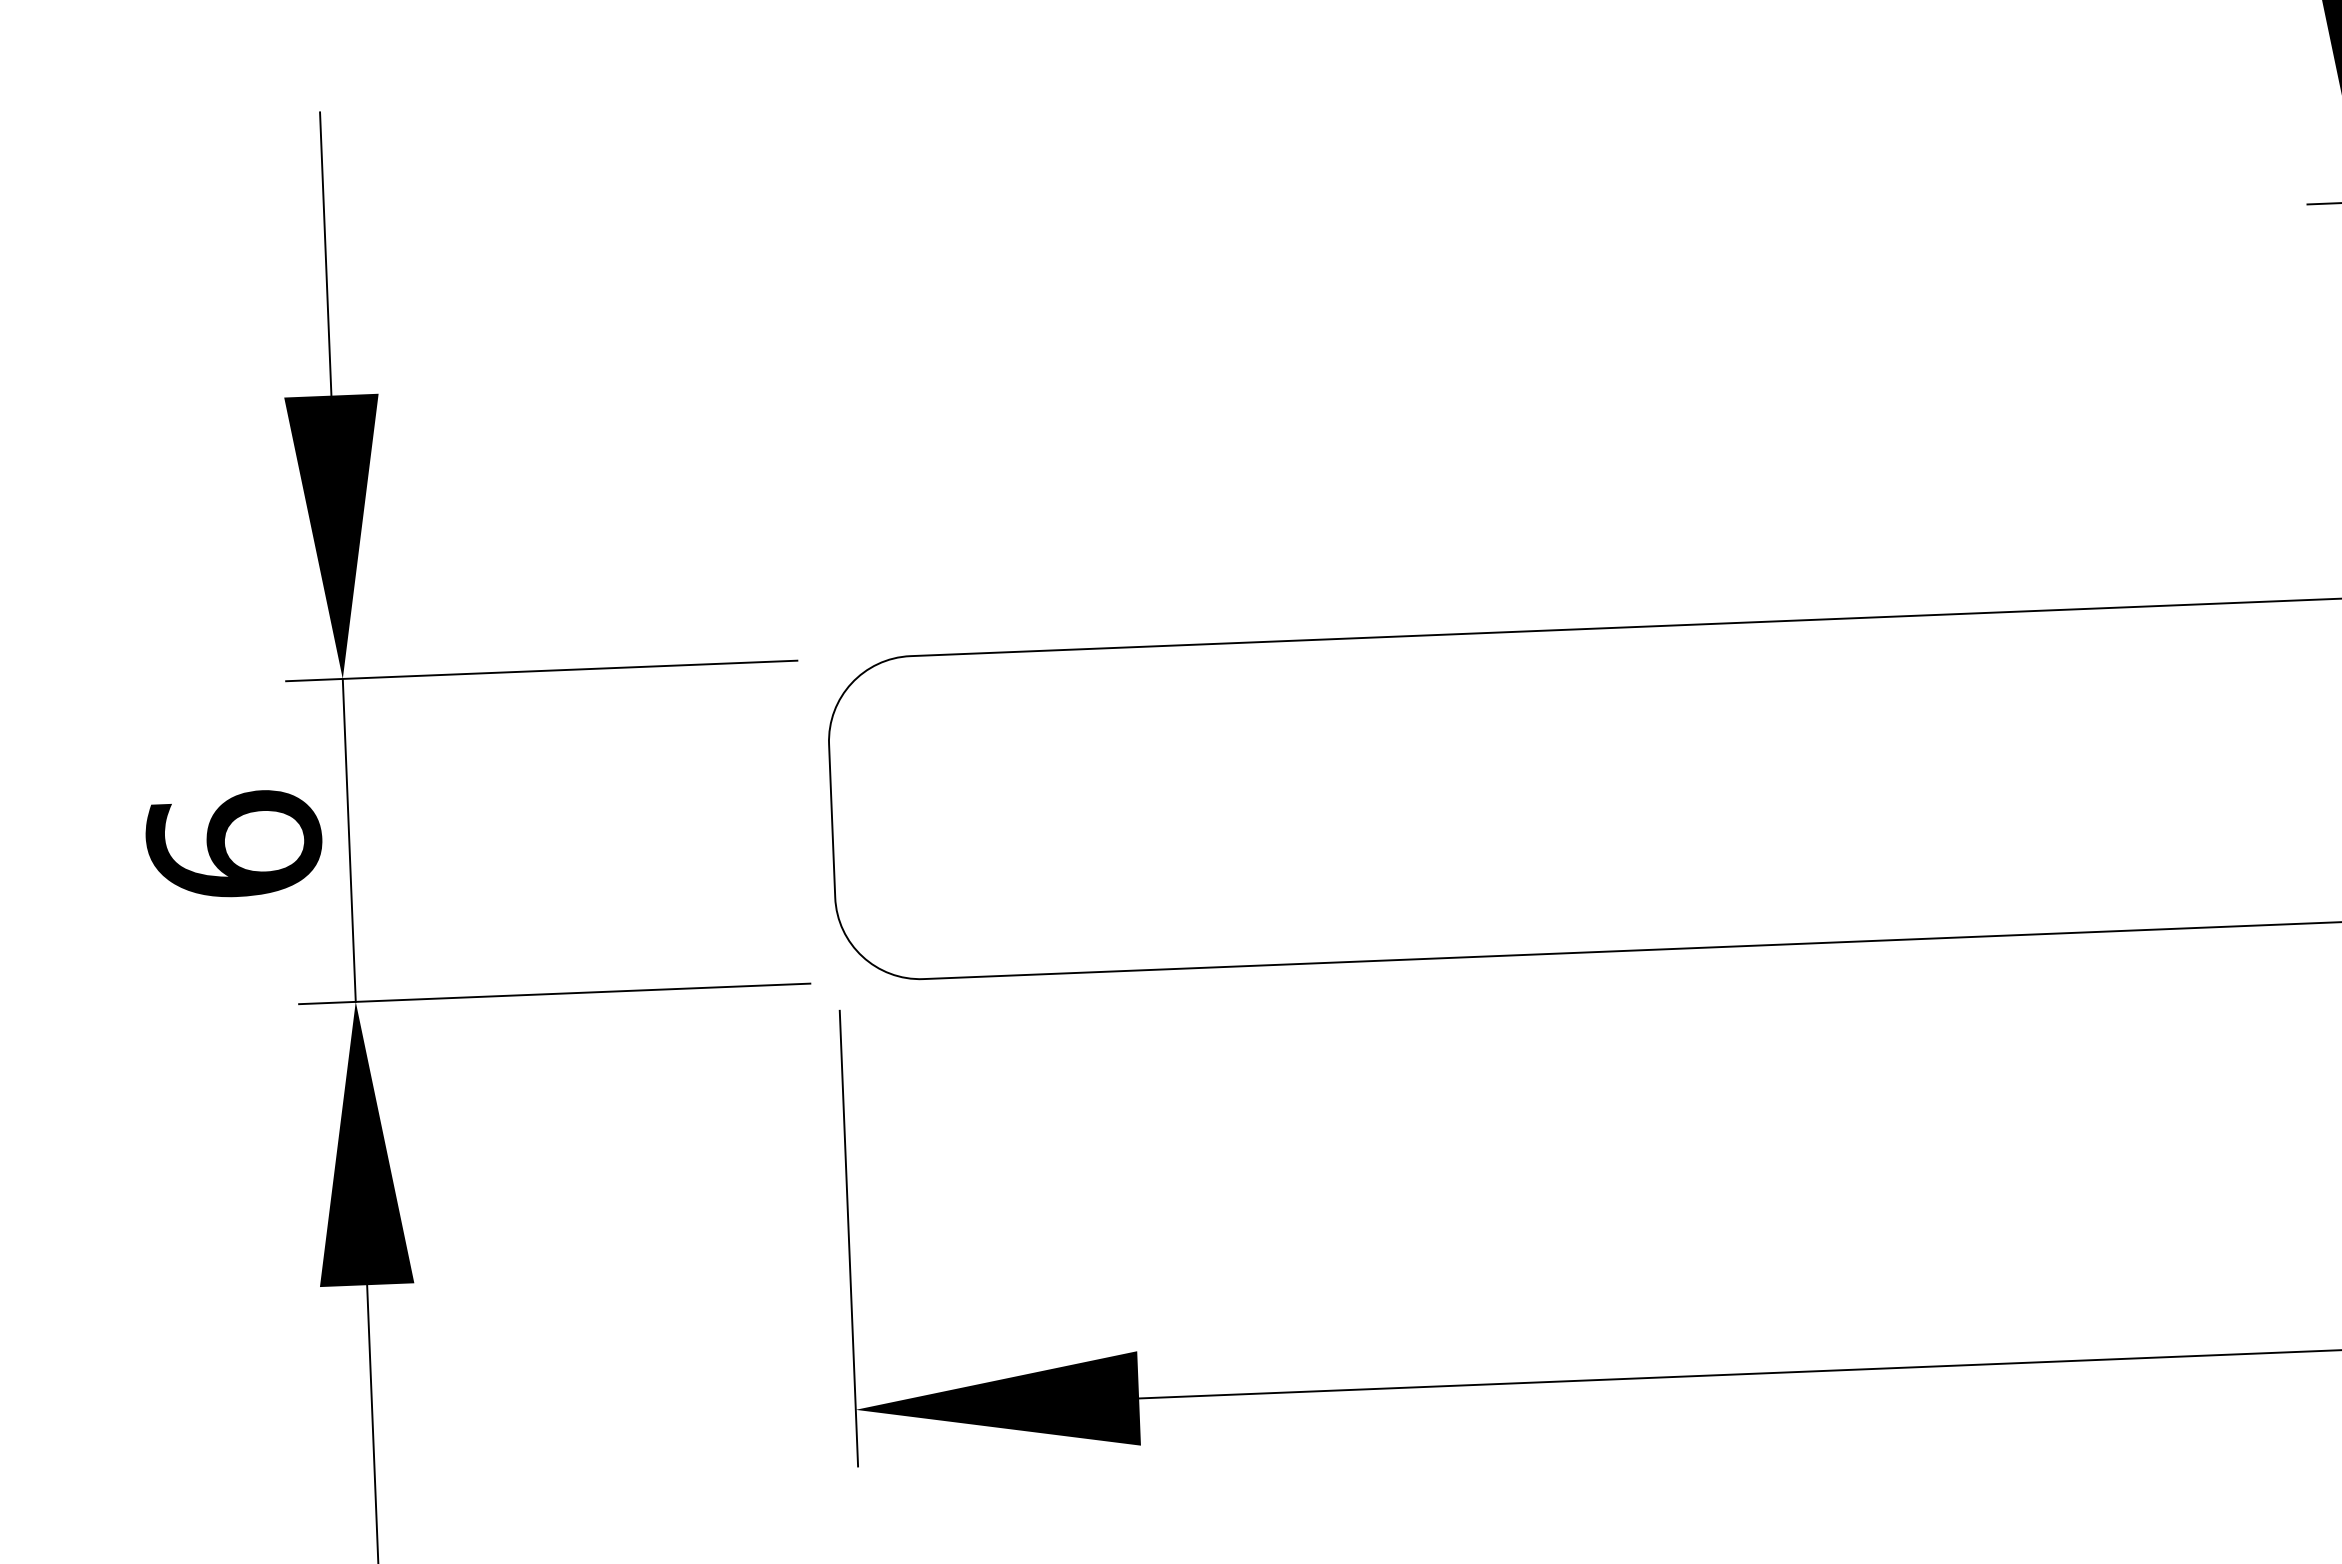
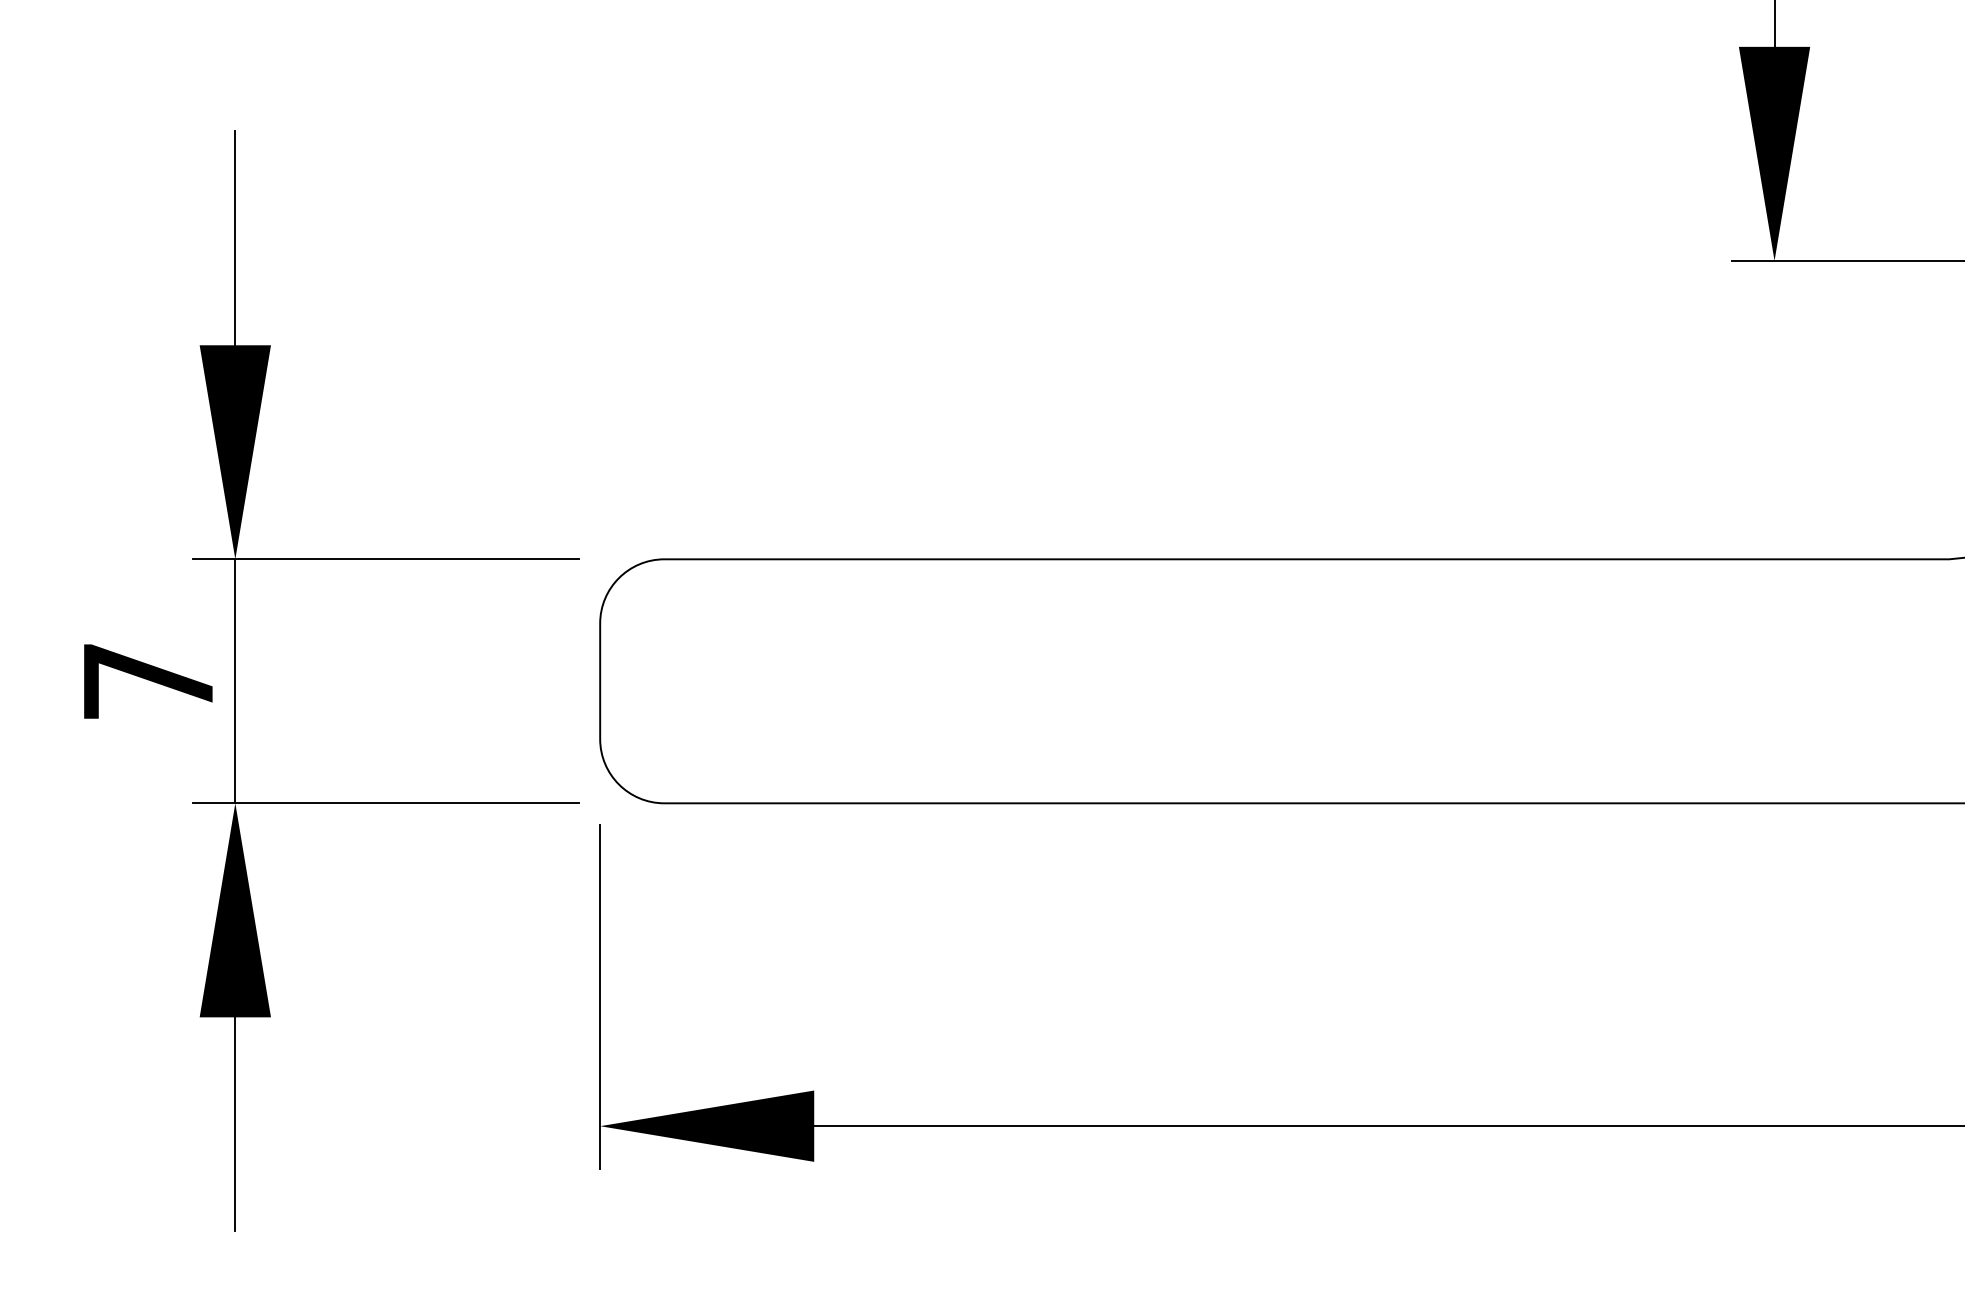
text: (232, 844) -> (147, 680), 6 -> 7

